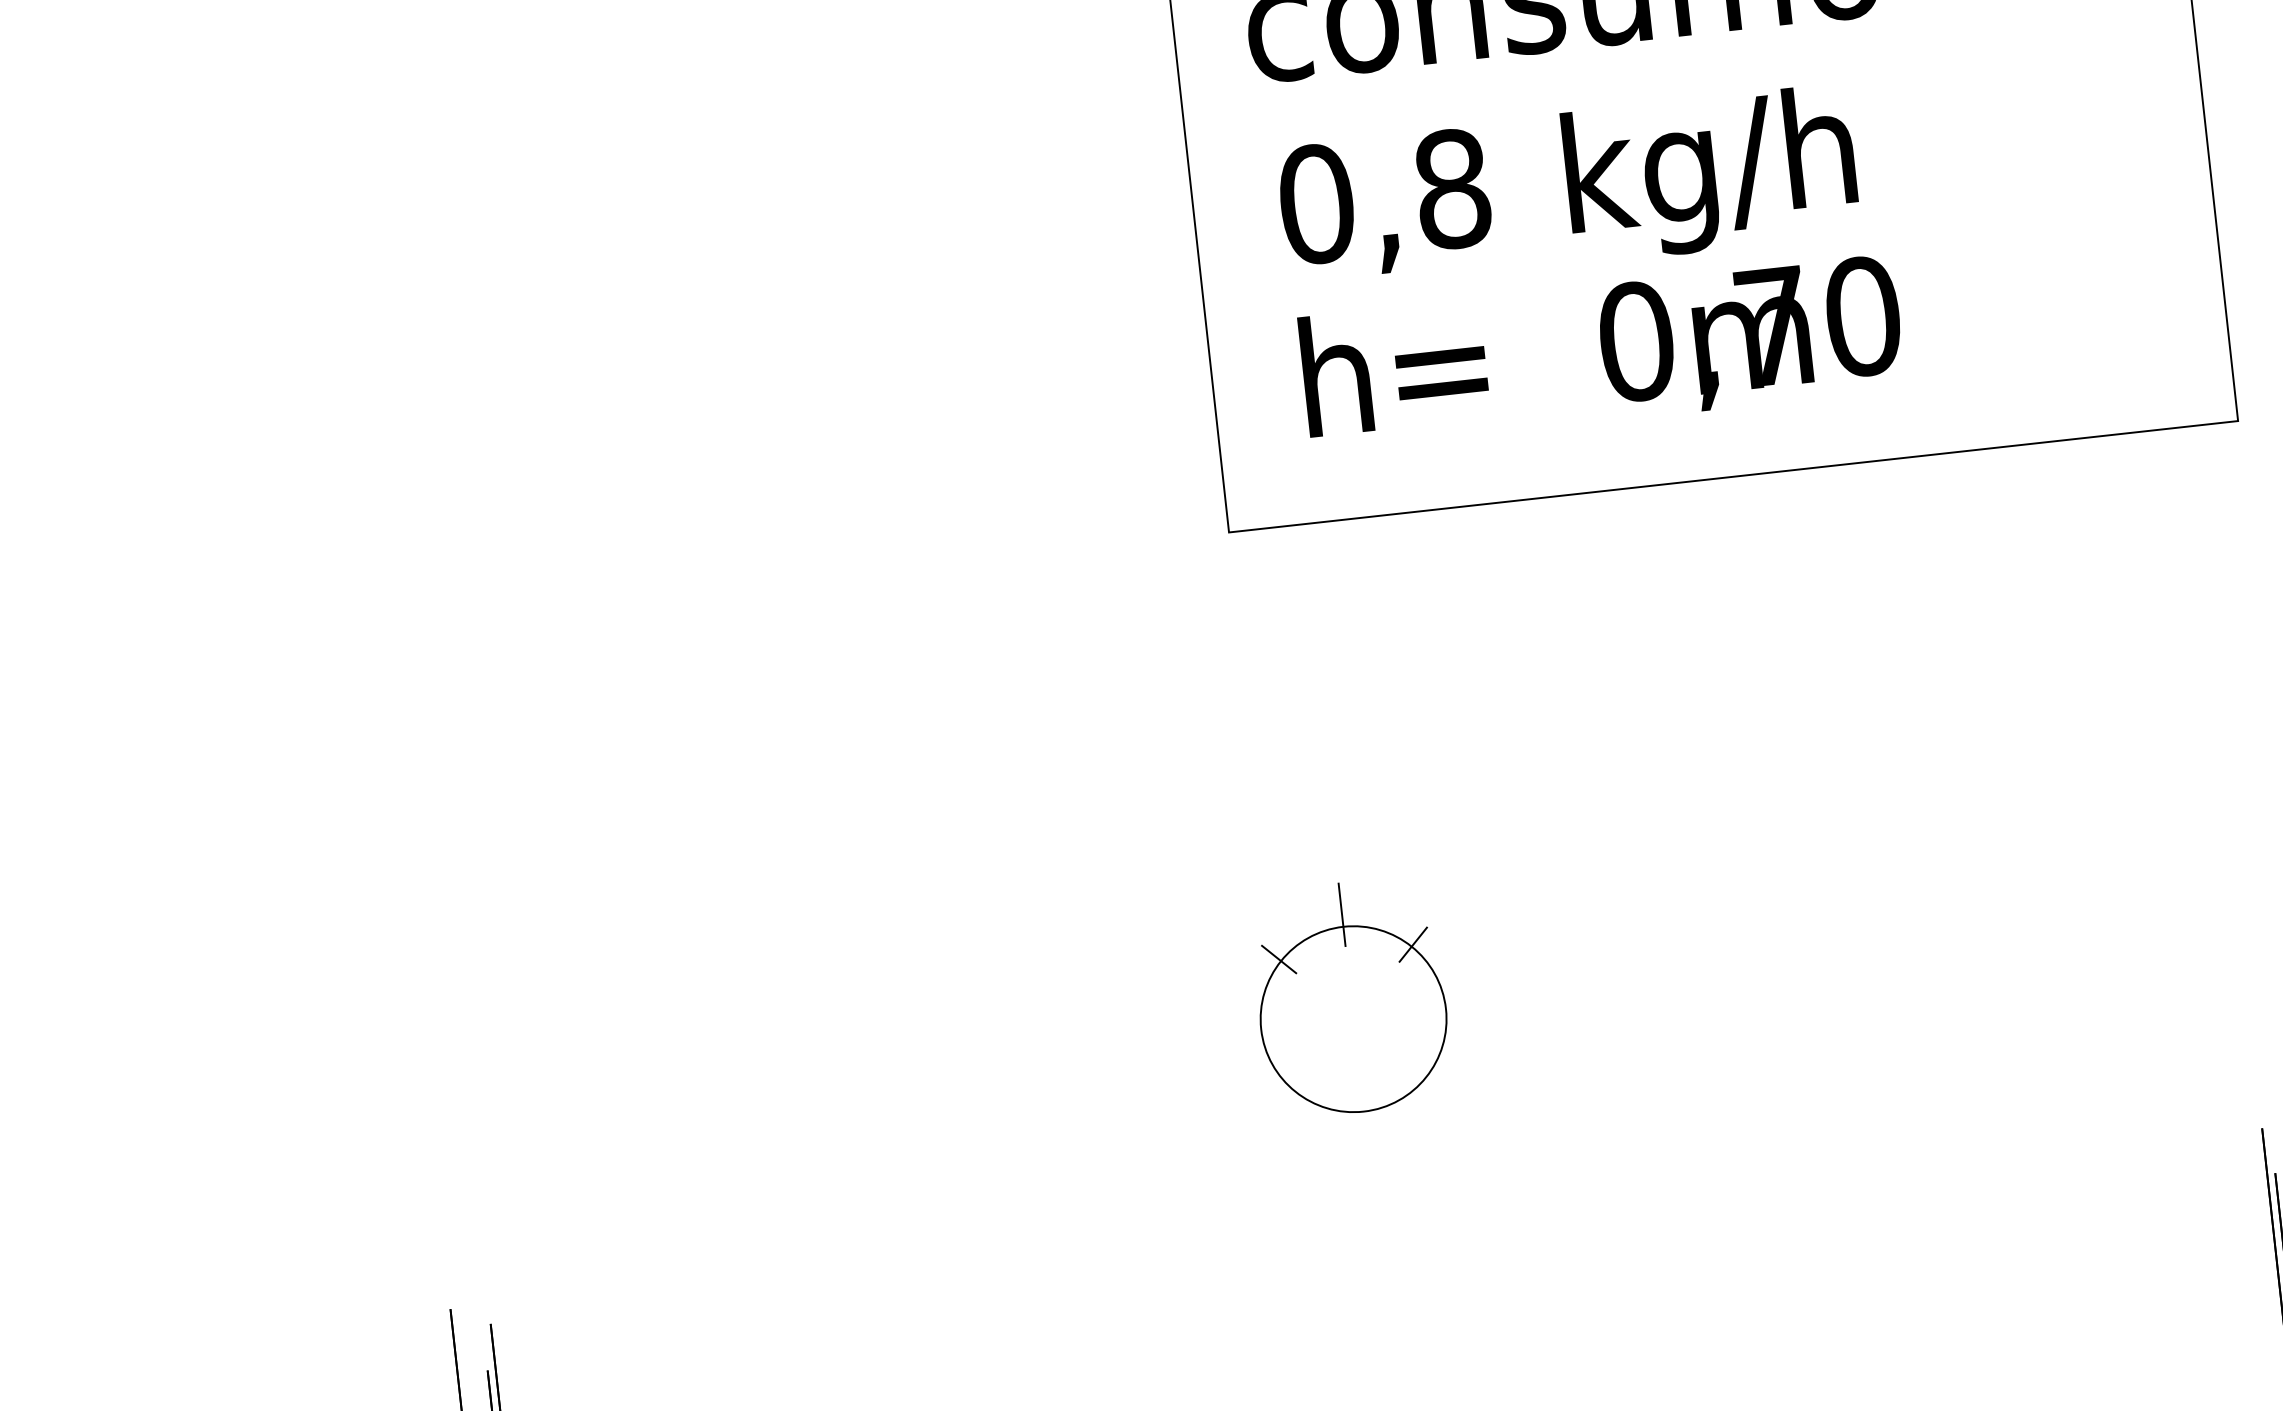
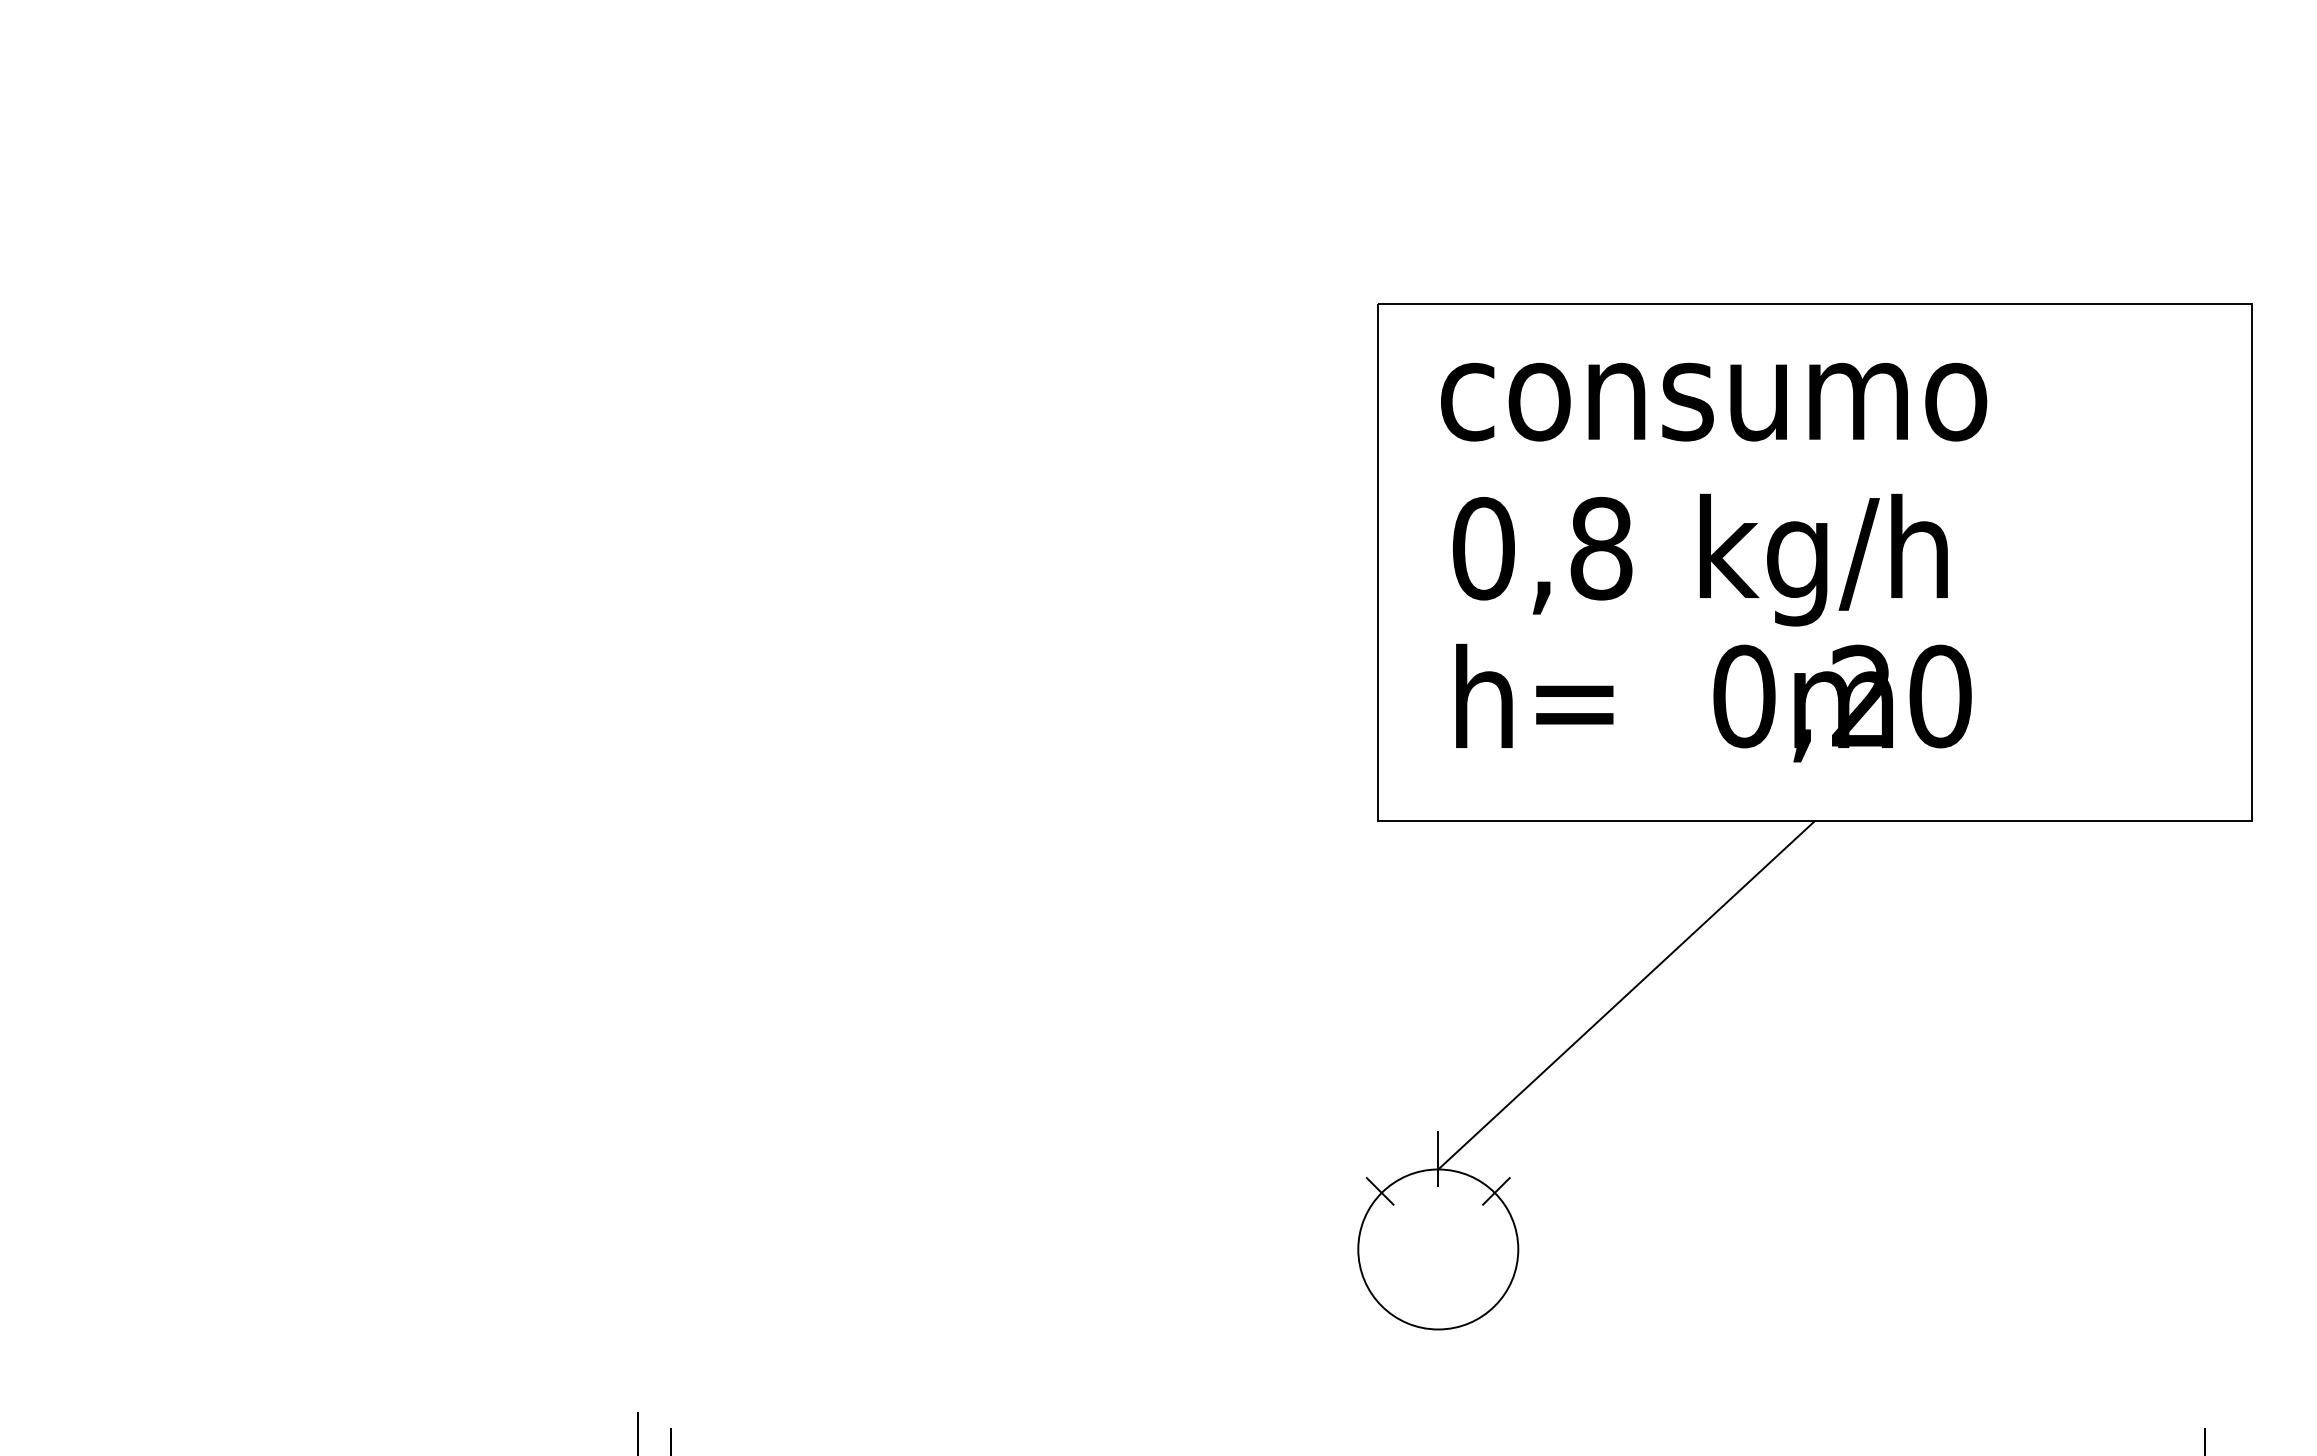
text: (1771, 325) -> (1861, 695), 0,70 -> 0,20
line: (1538, 701) -> (1626, 995), added

